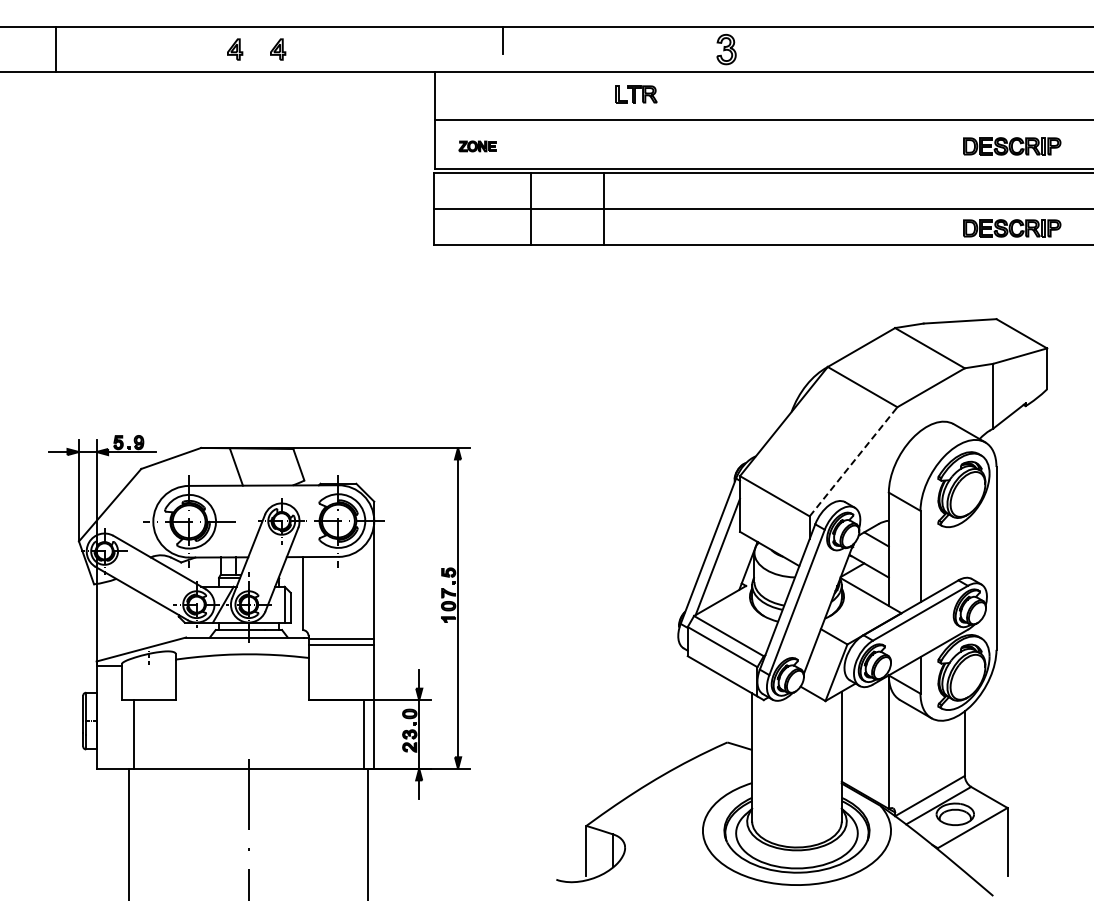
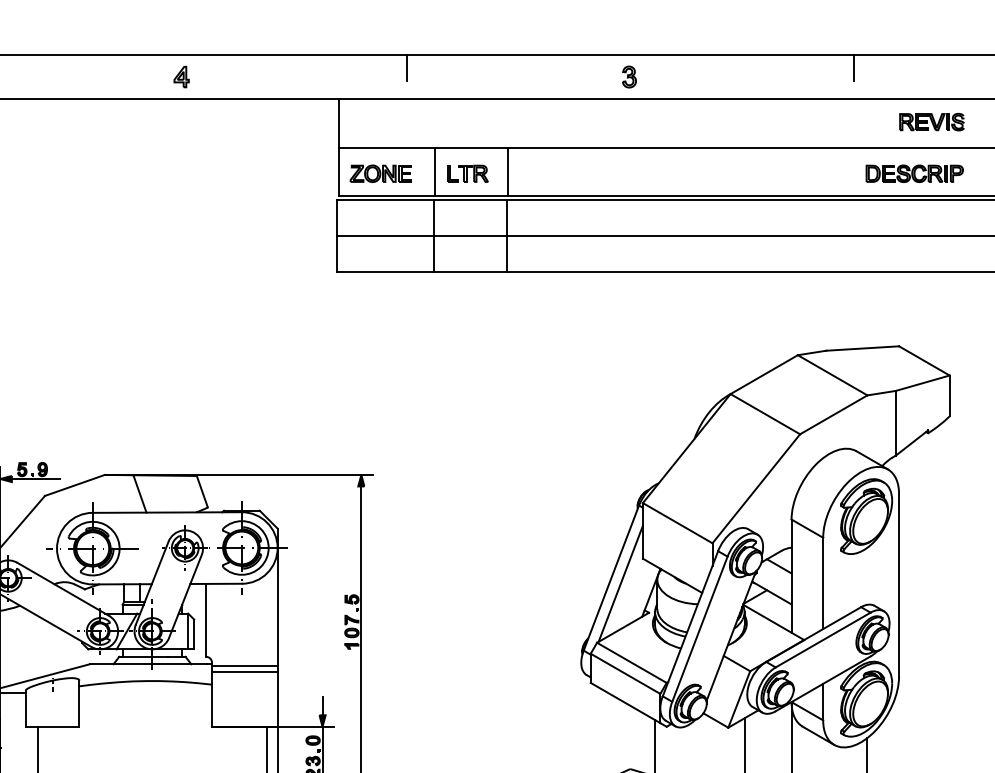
line: (951, 40) -> (854, 68), added
part: (235, 49) -> (139, 77), removed
part: (726, 49) -> (629, 77), size x0.71
part: (636, 94) -> (467, 173), moved
part: (1029, 94) -> (932, 121), added
line: (532, 144) -> (435, 171), added
line: (605, 144) -> (508, 171), added
part: (477, 146) -> (380, 173), size x1.67
part: (1012, 228) -> (915, 255), removed
line: (853, 461) -> (756, 488), dashed -> solid

